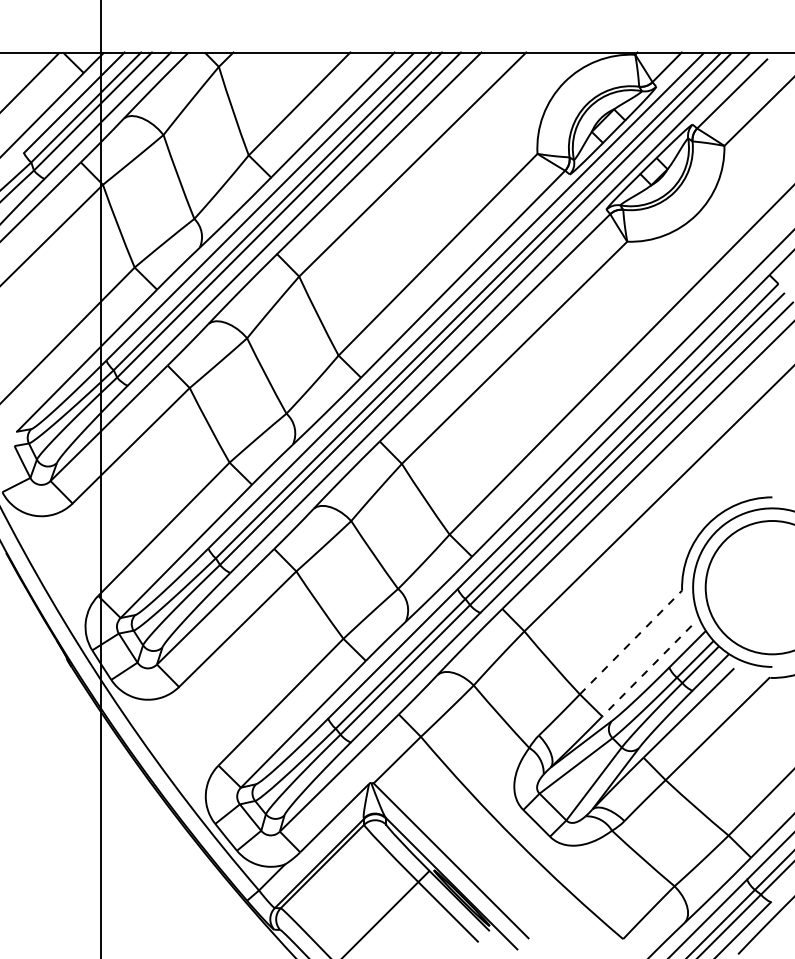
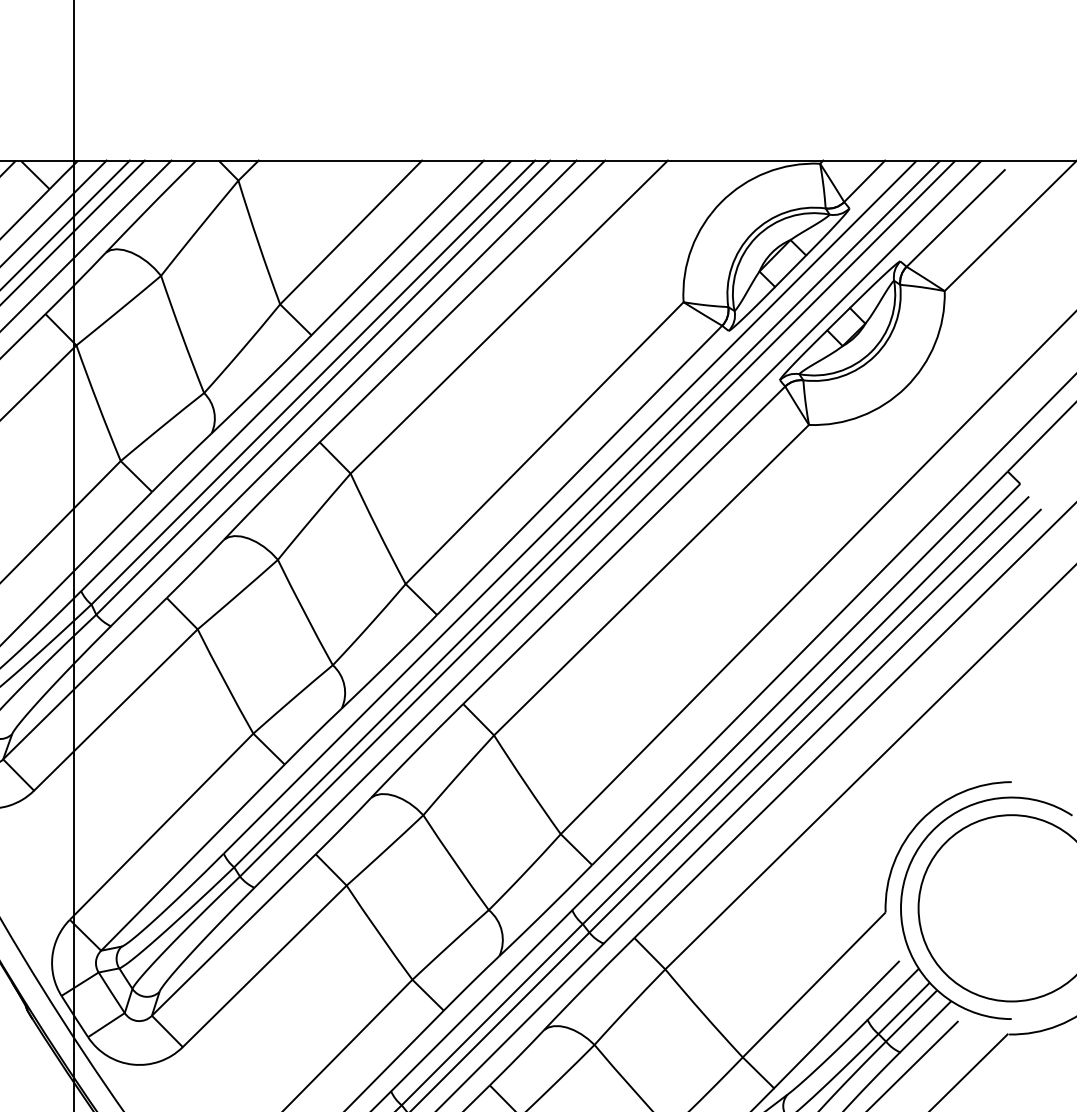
line: (630, 643) -> (813, 986), dashed -> solid
line: (647, 671) -> (837, 1025), dashed -> solid

